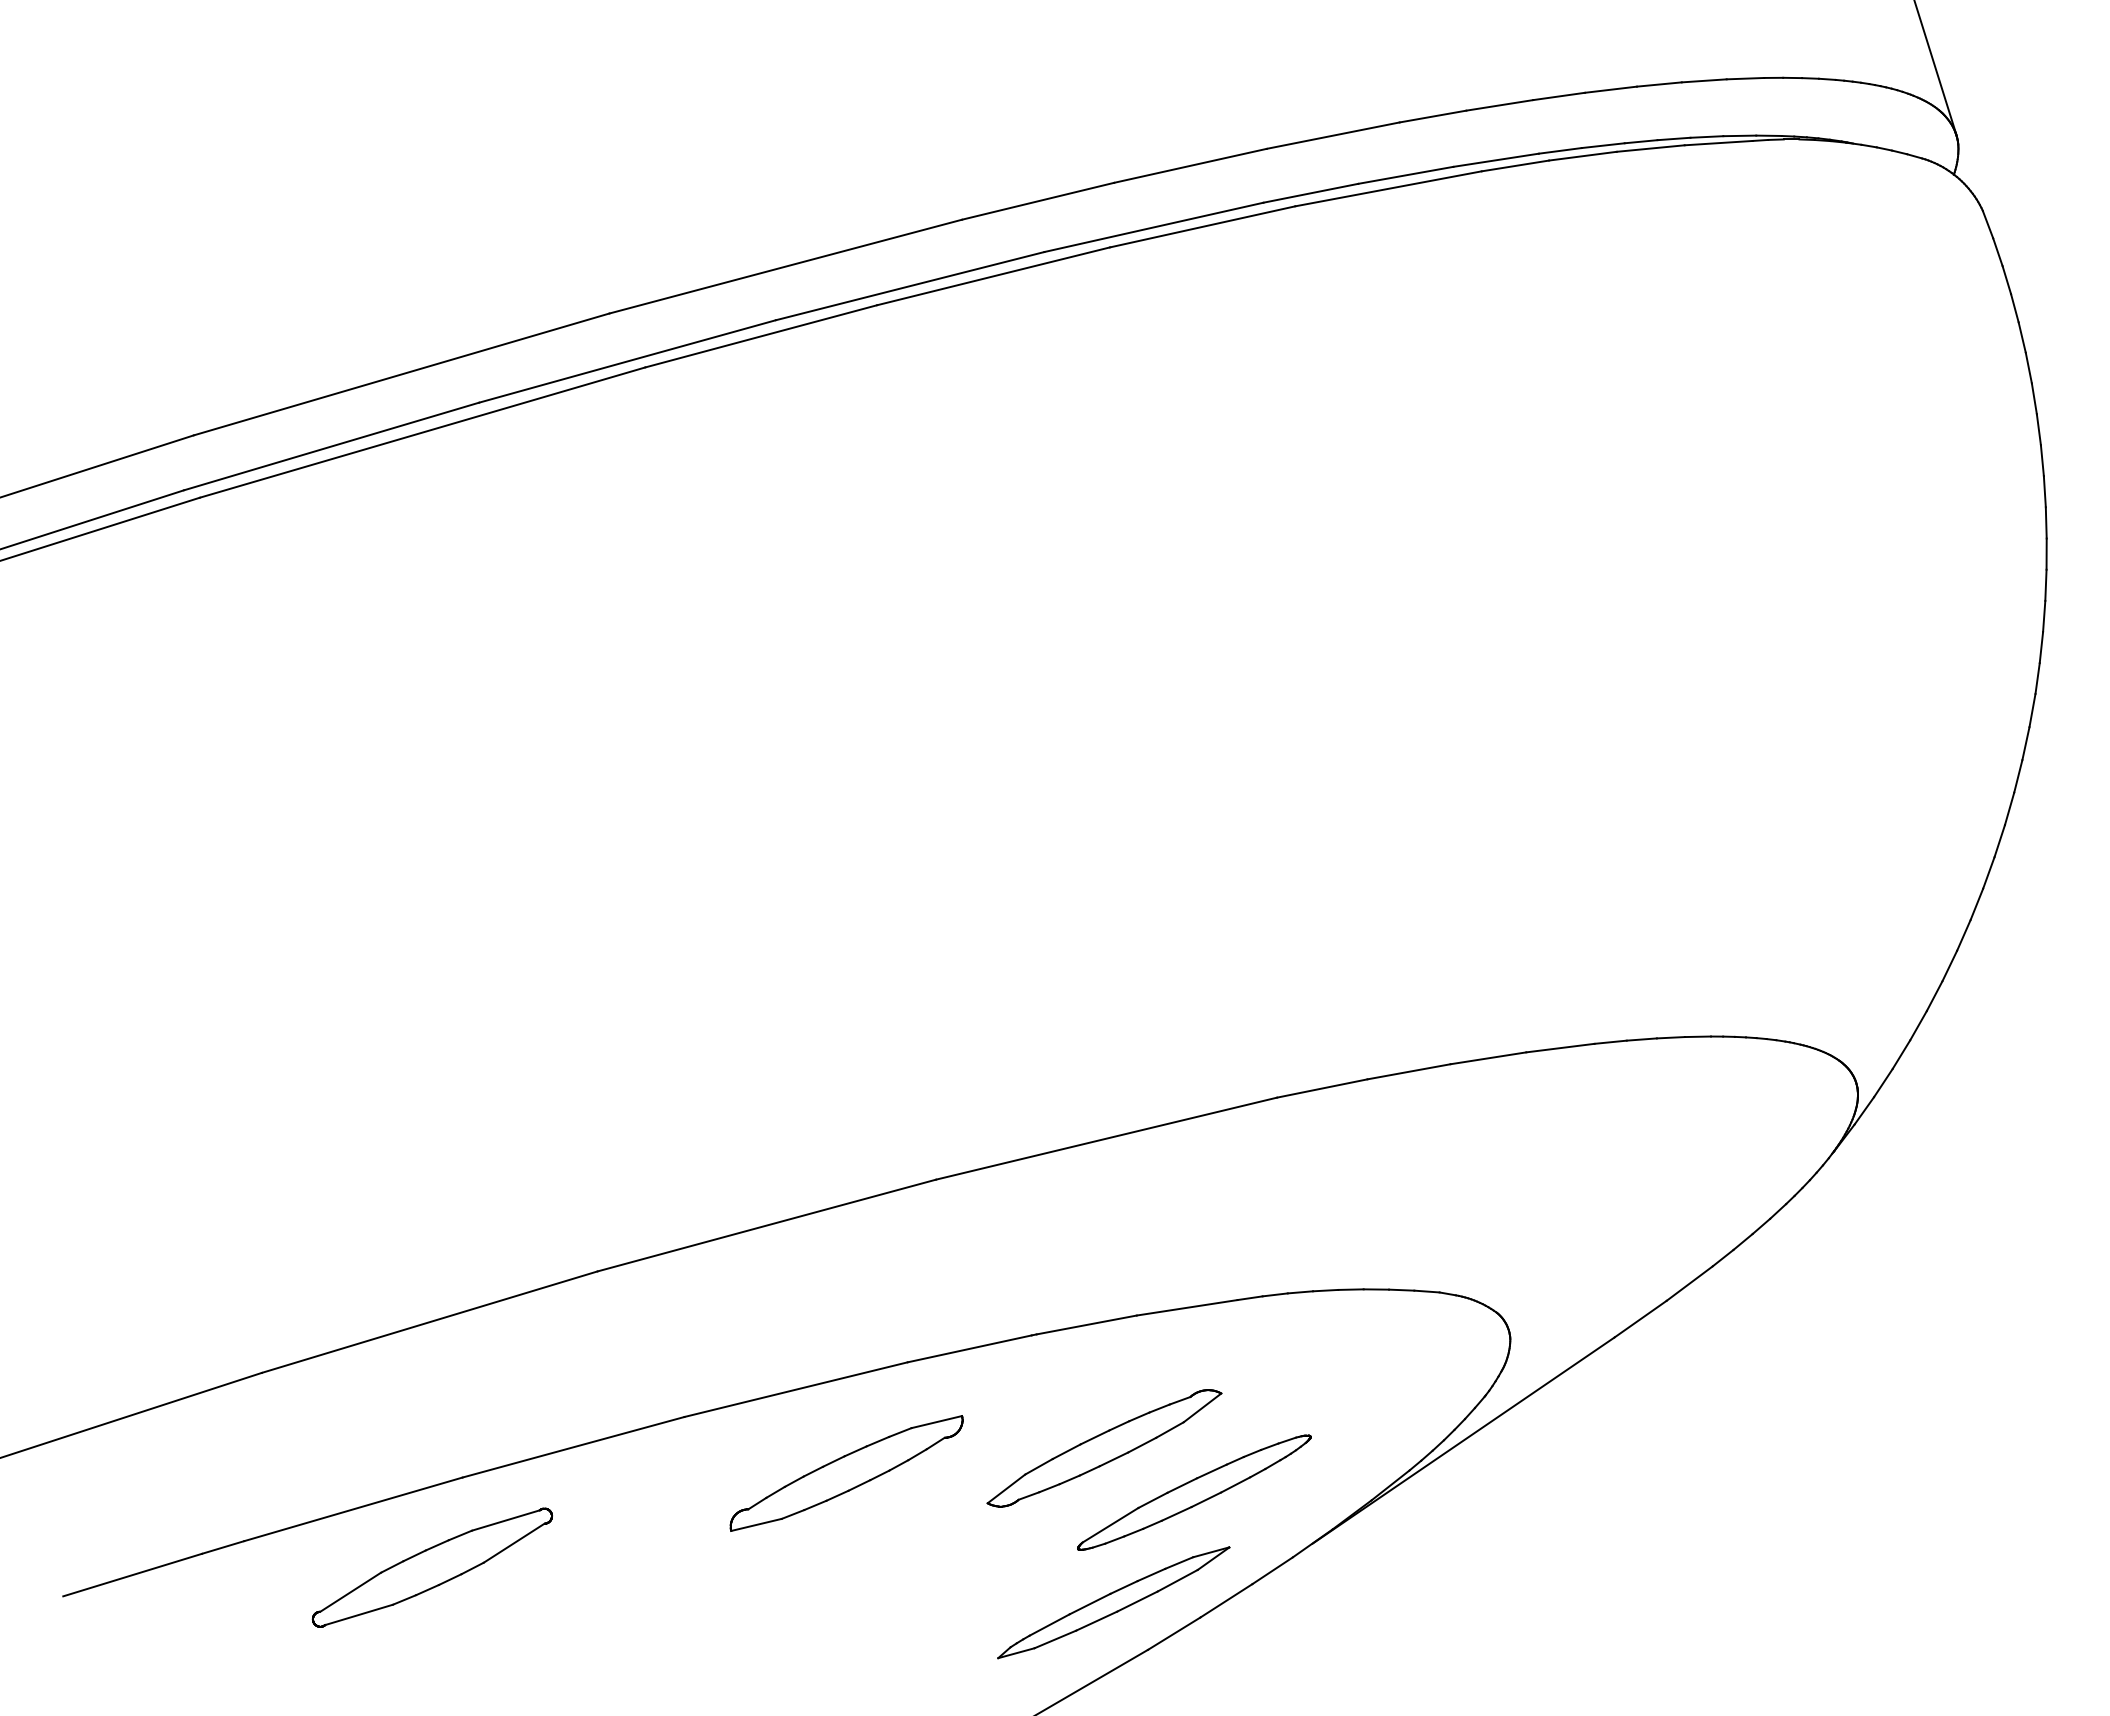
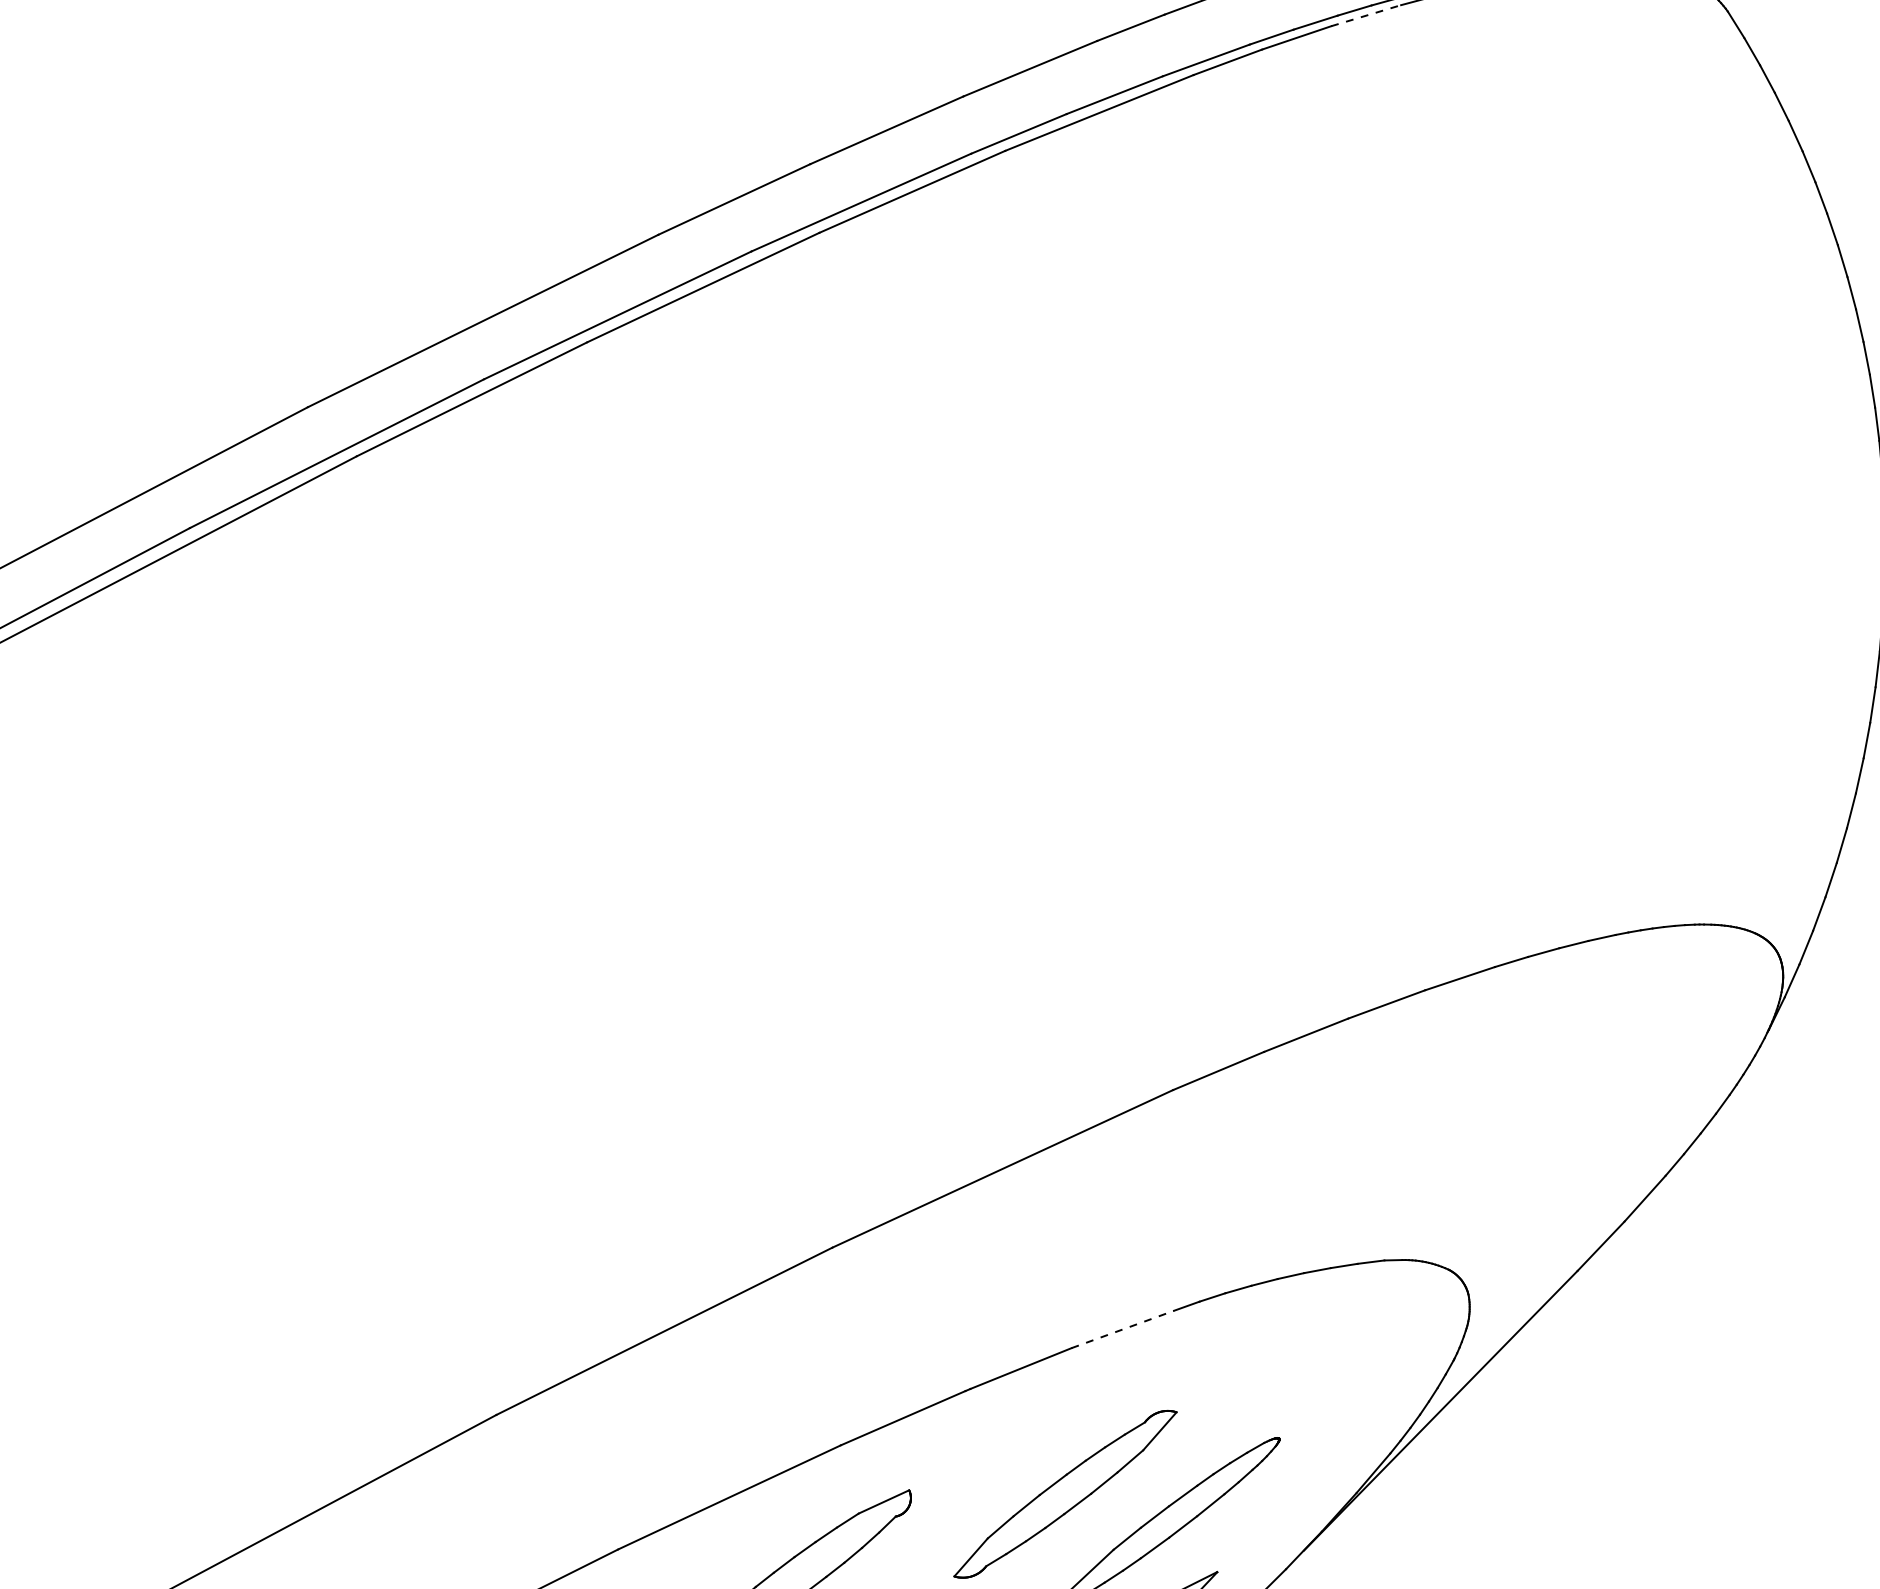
line: (1651, 148) -> (1366, 15), solid -> dashed
line: (1187, 1307) -> (1123, 1329), solid -> dashed

